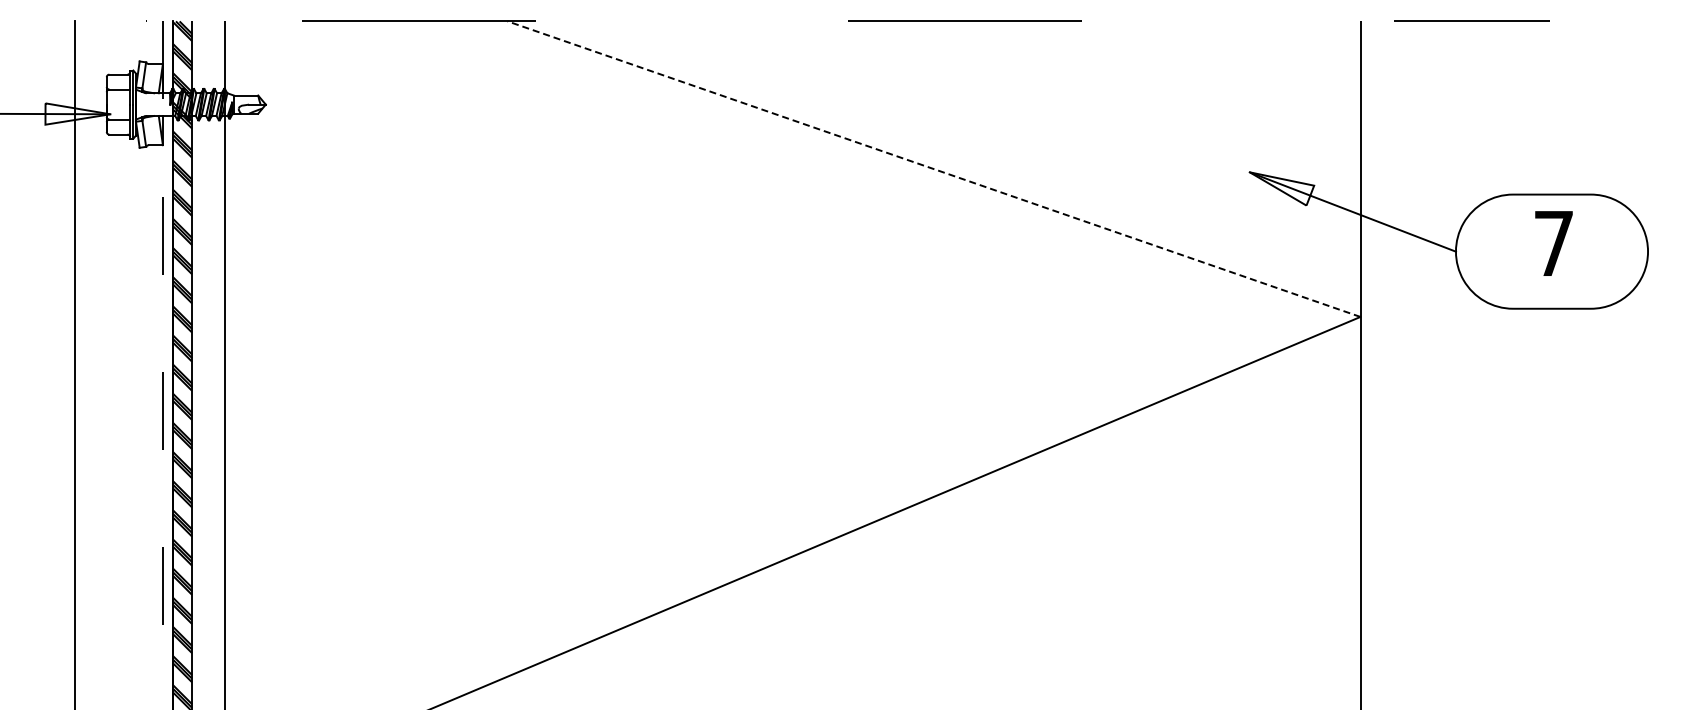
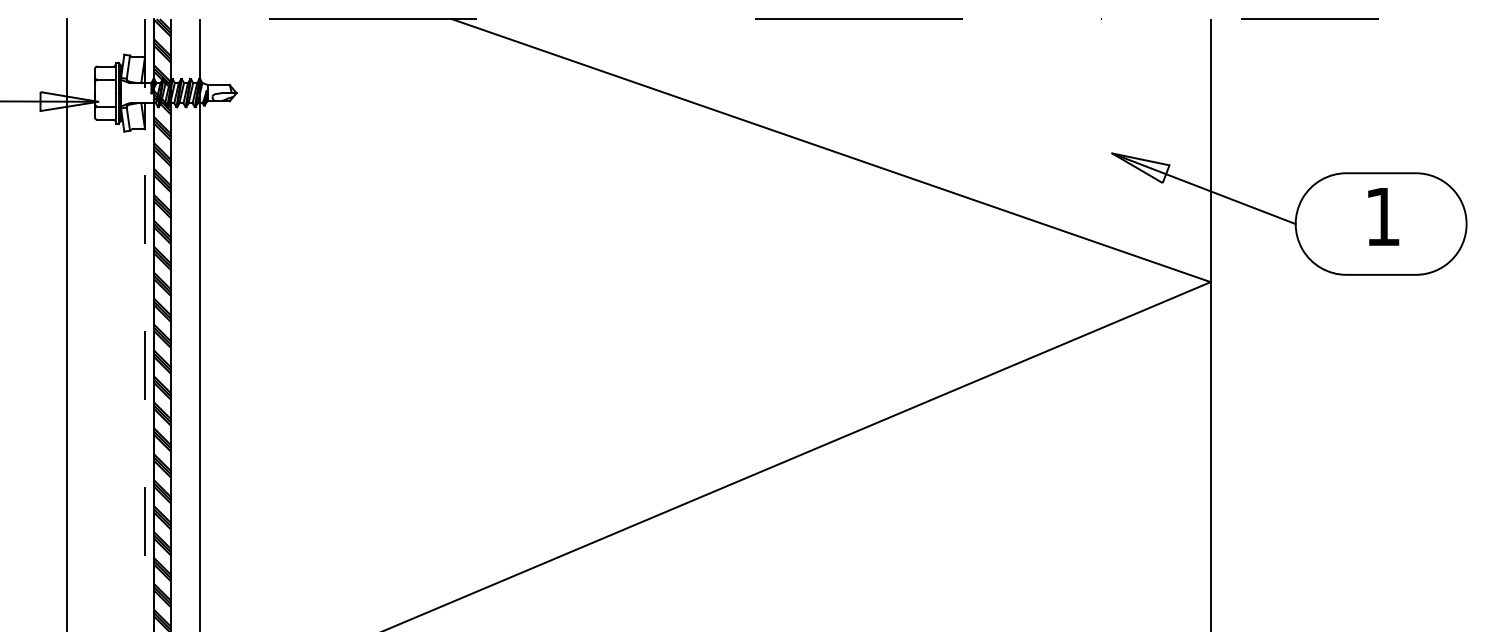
line: (933, 169) -> (830, 150), dashed -> solid
text: (1553, 243) -> (1382, 216), 7 -> 1

